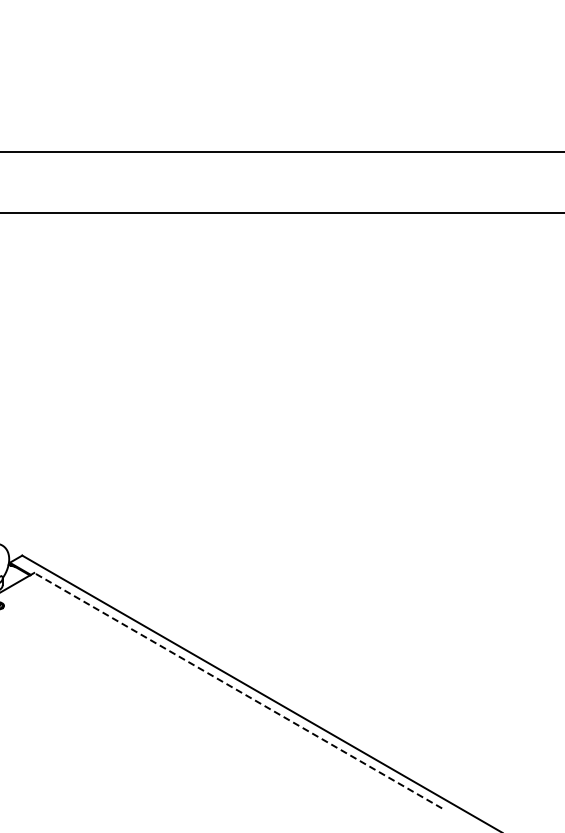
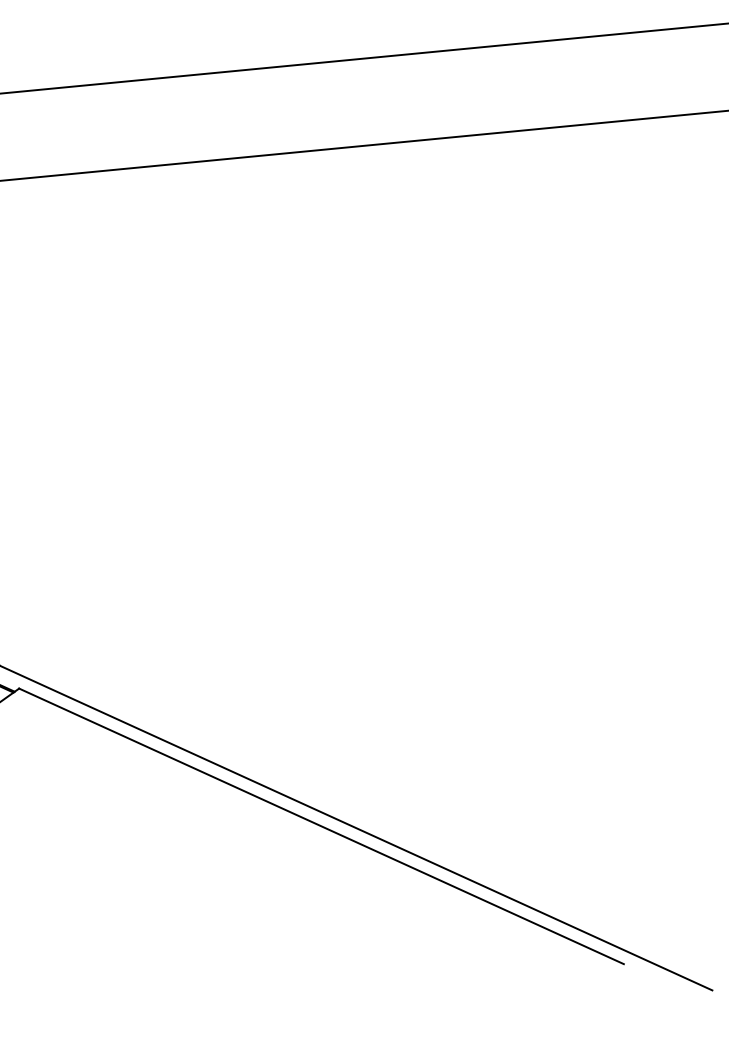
line: (237, 690) -> (320, 826), dashed -> solid

